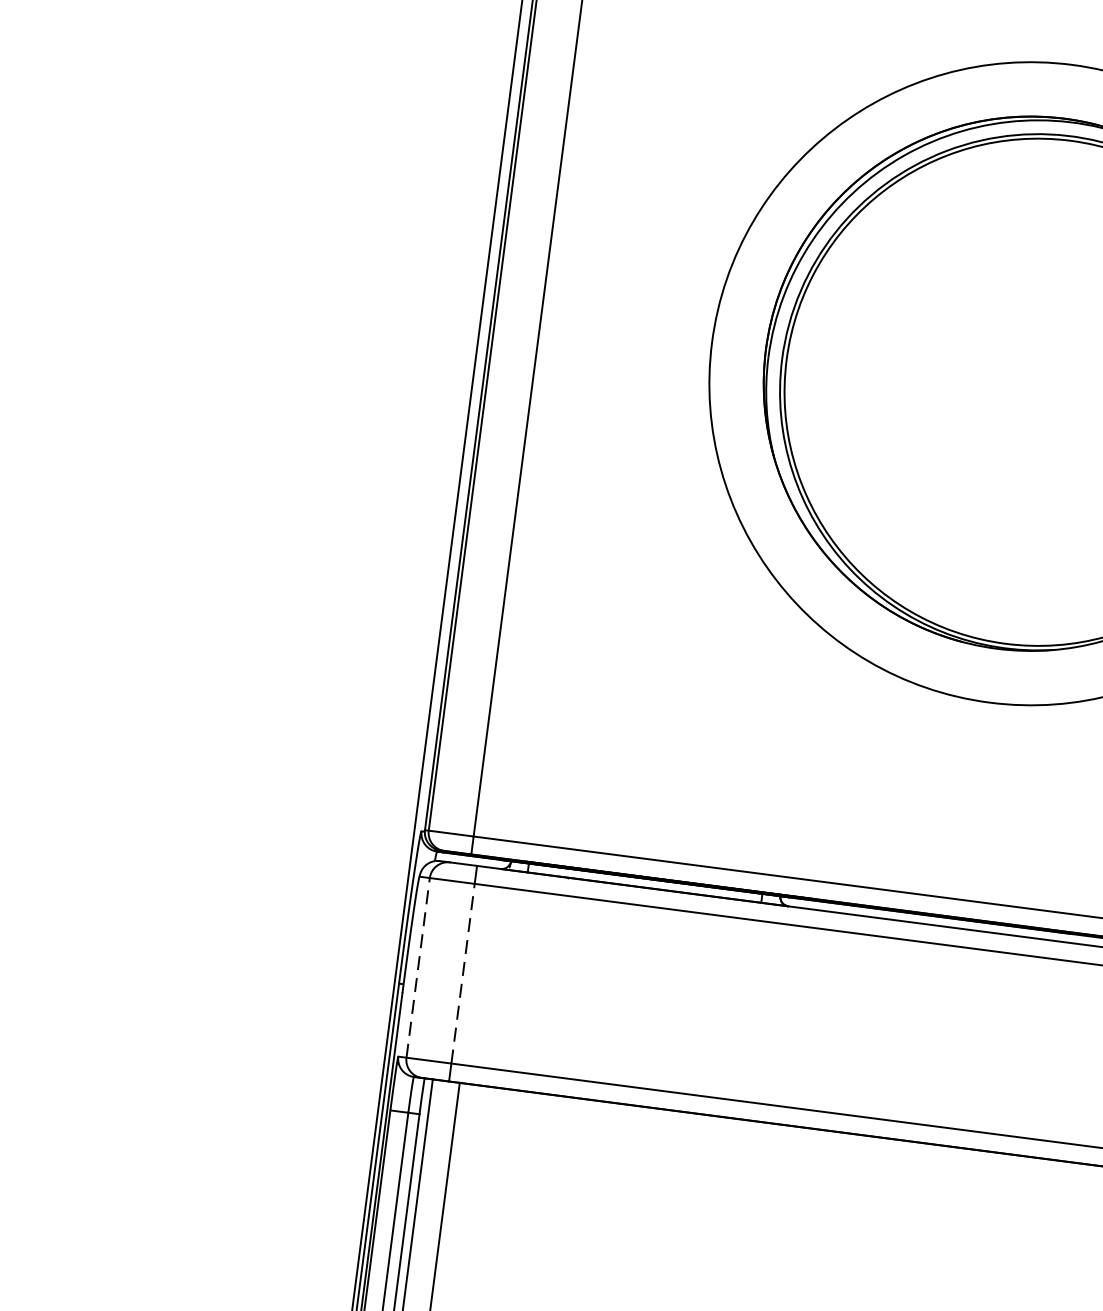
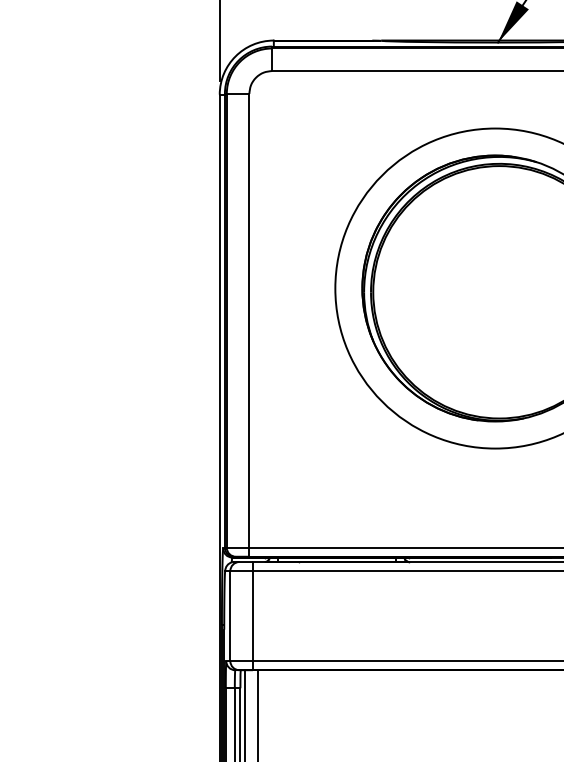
line: (418, 966) -> (230, 615), dashed -> solid
line: (462, 972) -> (252, 615), dashed -> solid

